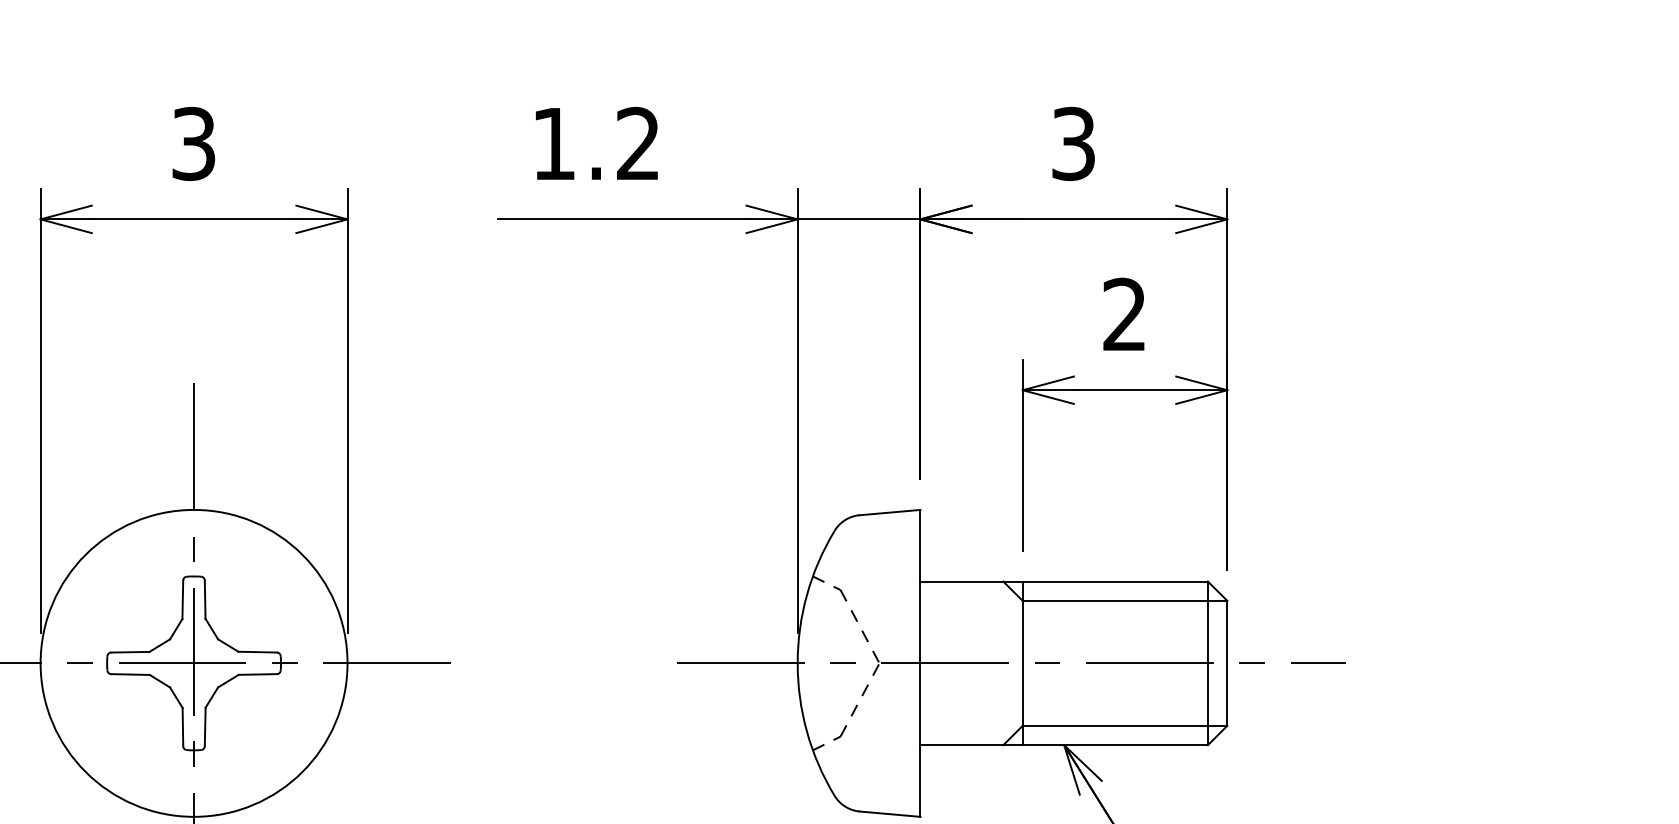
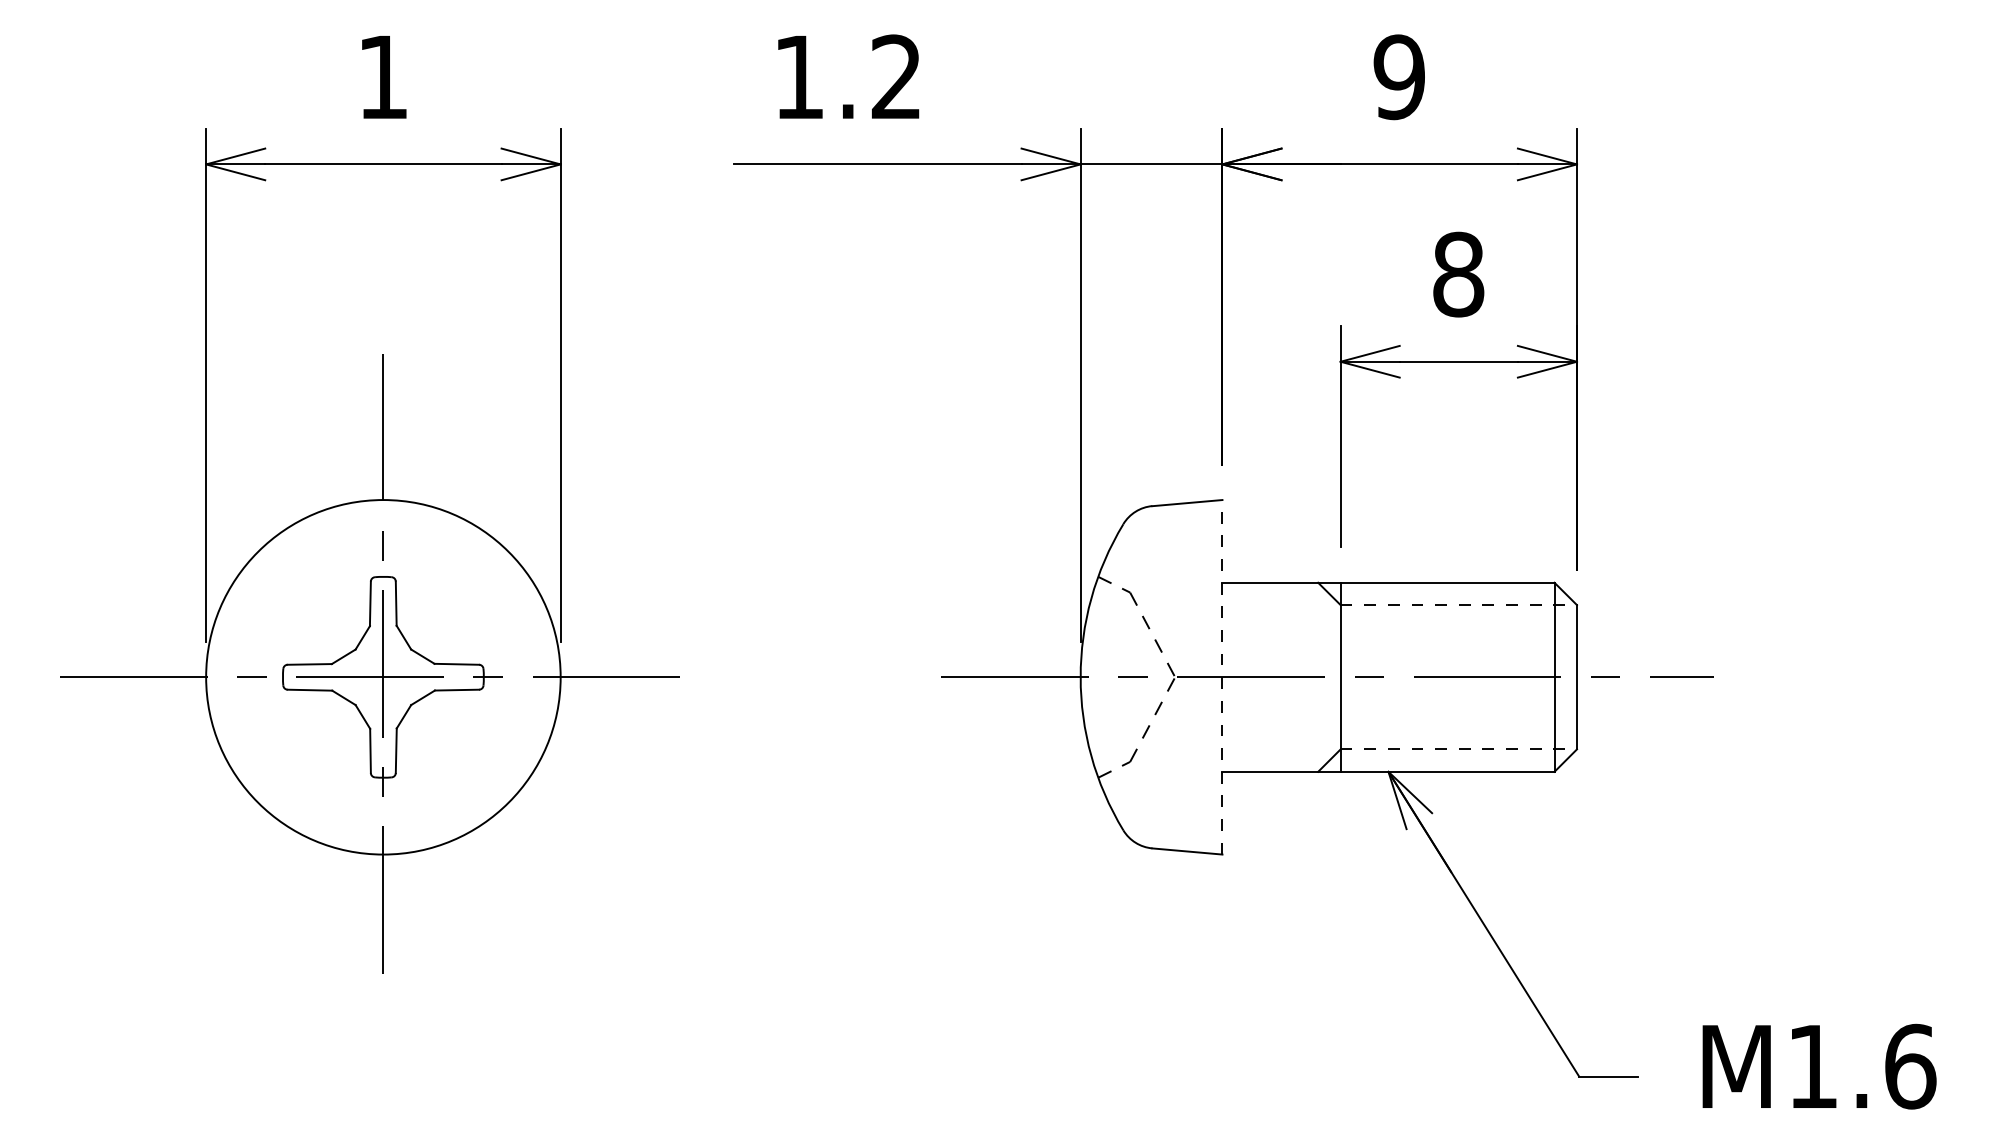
text: (193, 144) -> (382, 77), 3 -> 1
text: (1072, 144) -> (1398, 77), 3 -> 9
text: (1124, 314) -> (1458, 274), 2 -> 8
line: (1125, 601) -> (1459, 605), solid -> dashed
line: (920, 662) -> (1222, 676), solid -> dashed
line: (1125, 725) -> (1459, 749), solid -> dashed

